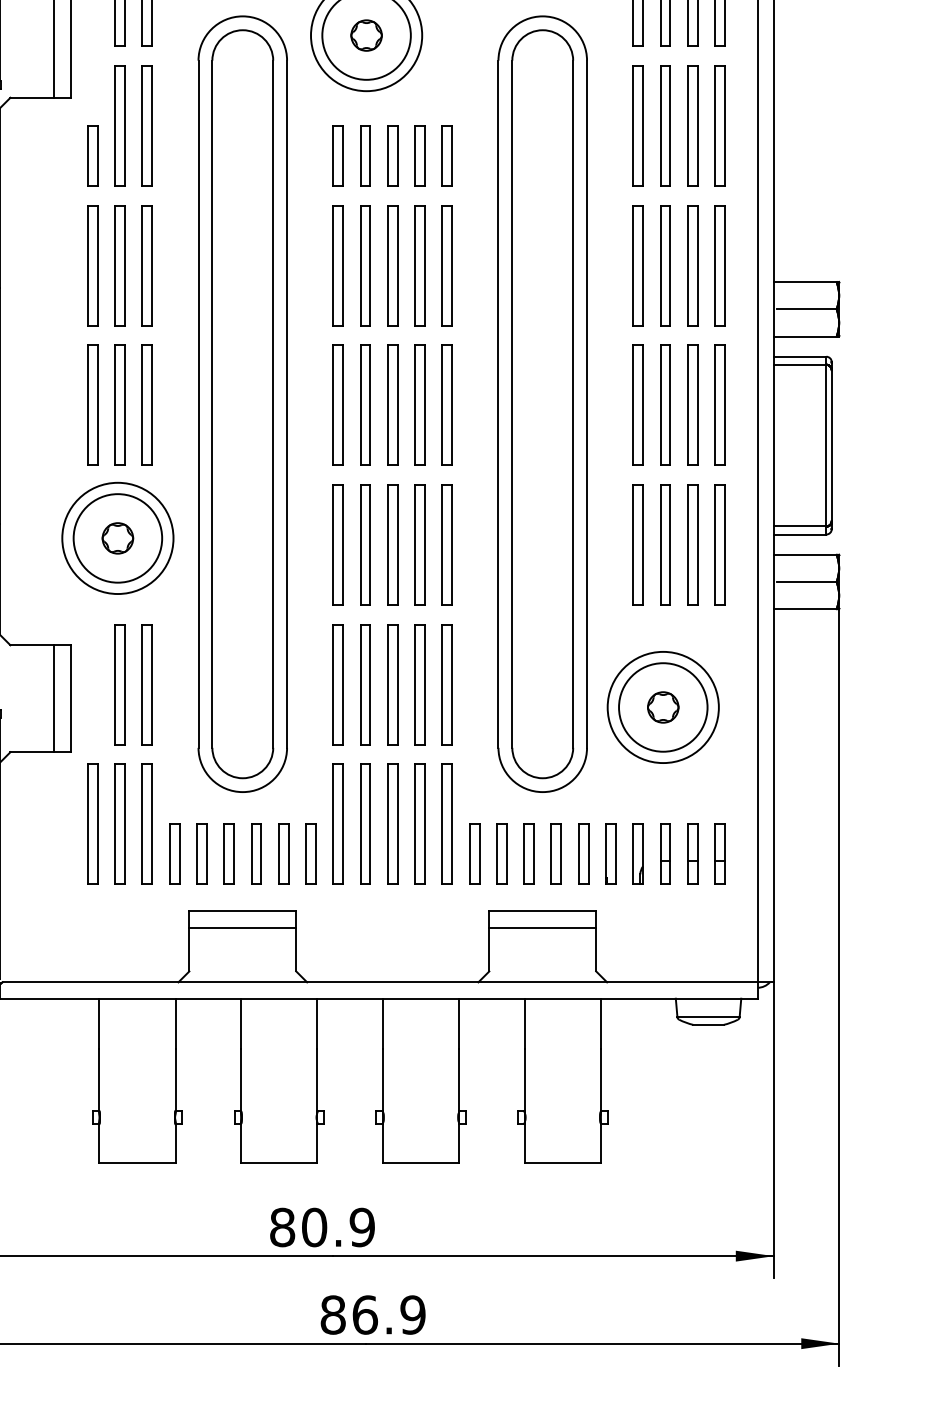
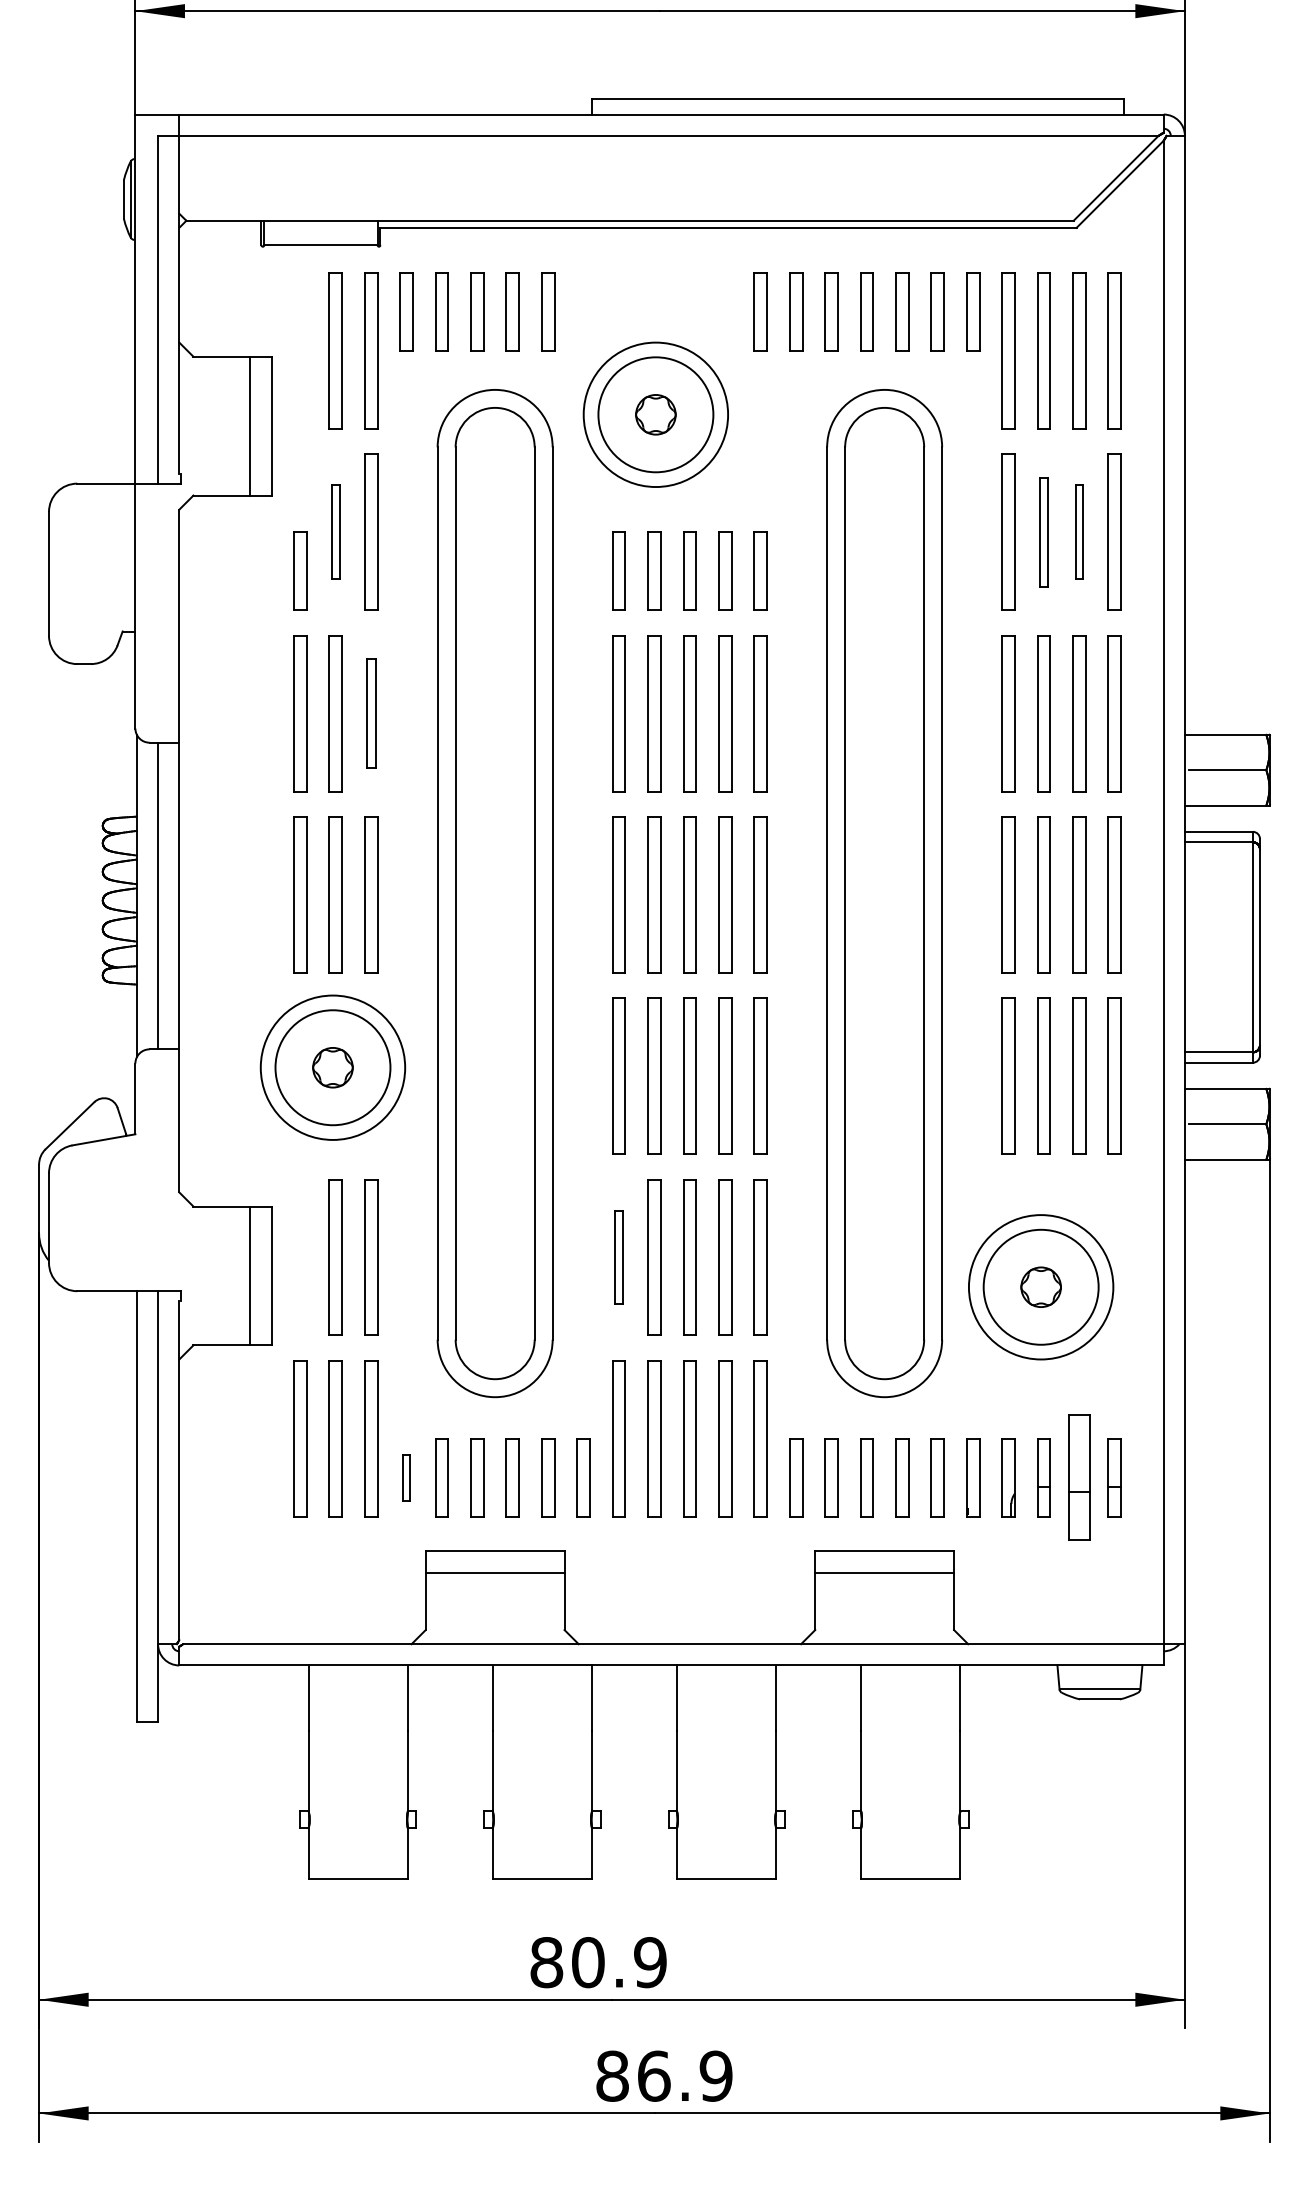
part: (119, 125) -> (335, 531), size x0.6
part: (665, 125) -> (1043, 531), size x0.7
part: (692, 125) -> (1079, 531), size x0.6
part: (147, 265) -> (371, 713), size x0.7
part: (337, 684) -> (618, 1257), size x0.6
part: (174, 853) -> (406, 1477), size x0.6
part: (692, 853) -> (1079, 1477), size x1.6

